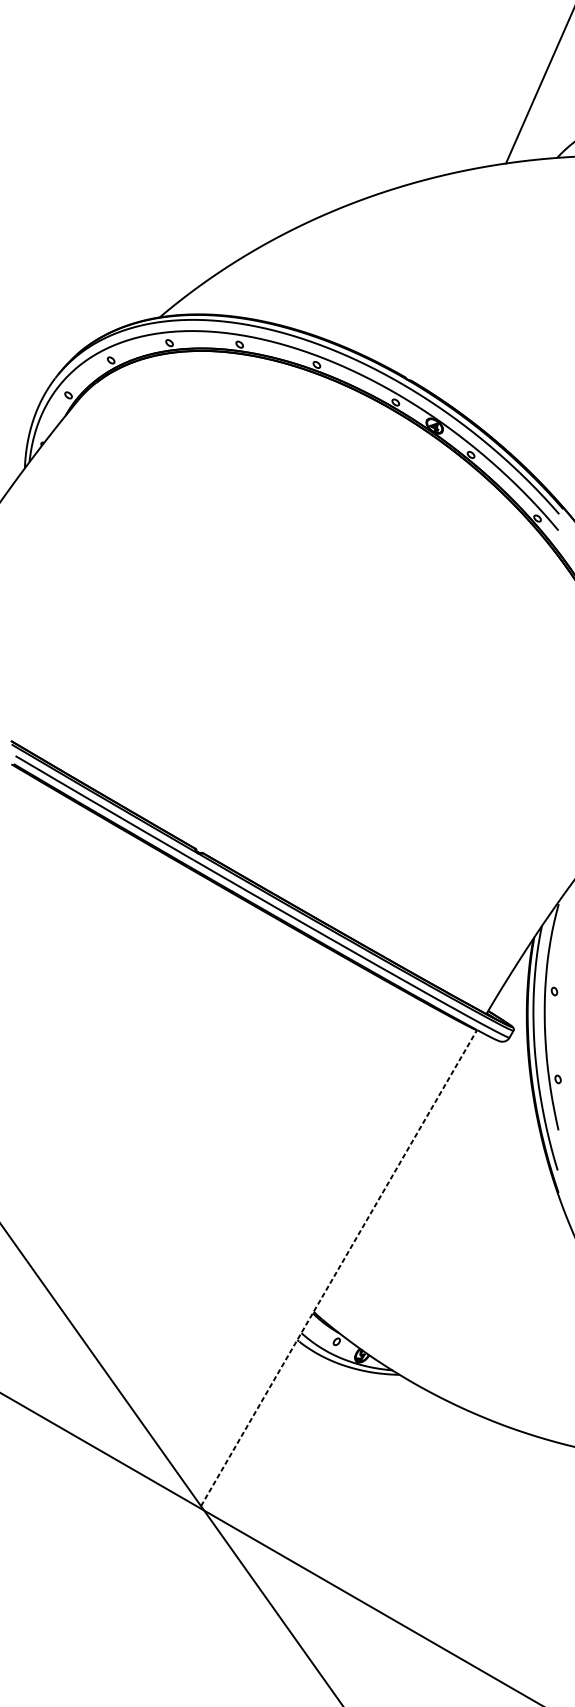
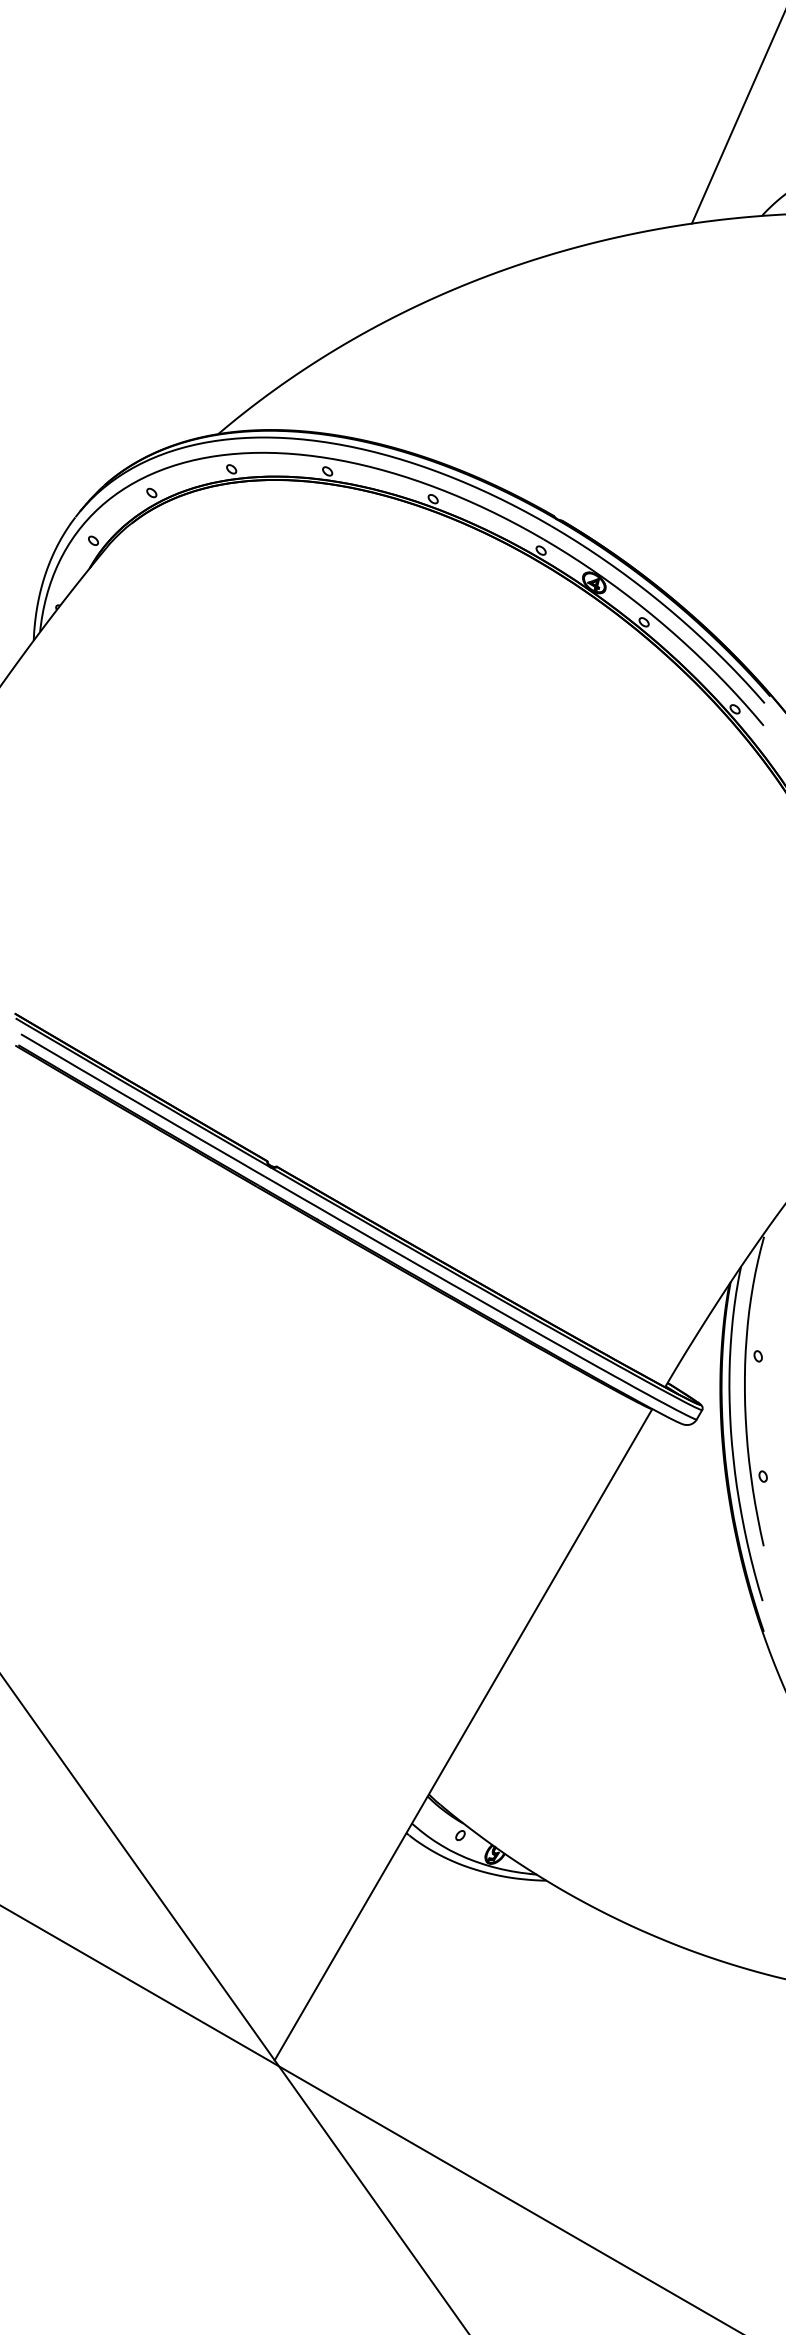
line: (339, 1267) -> (463, 1734), dashed -> solid

